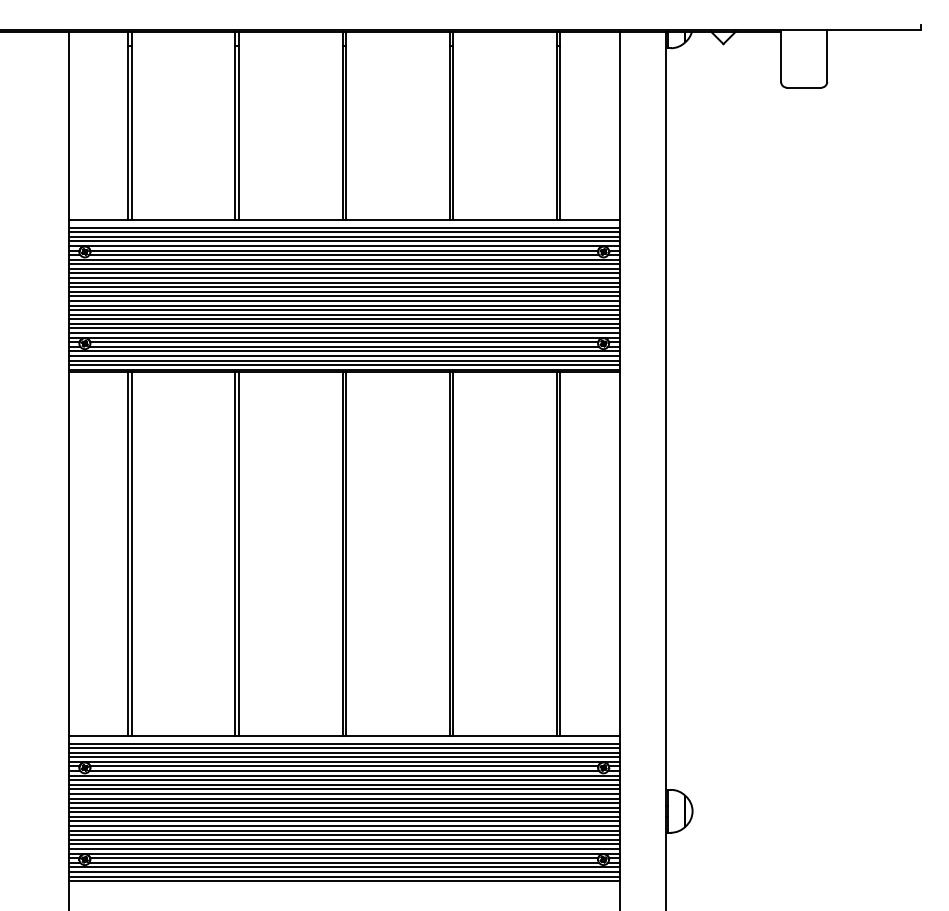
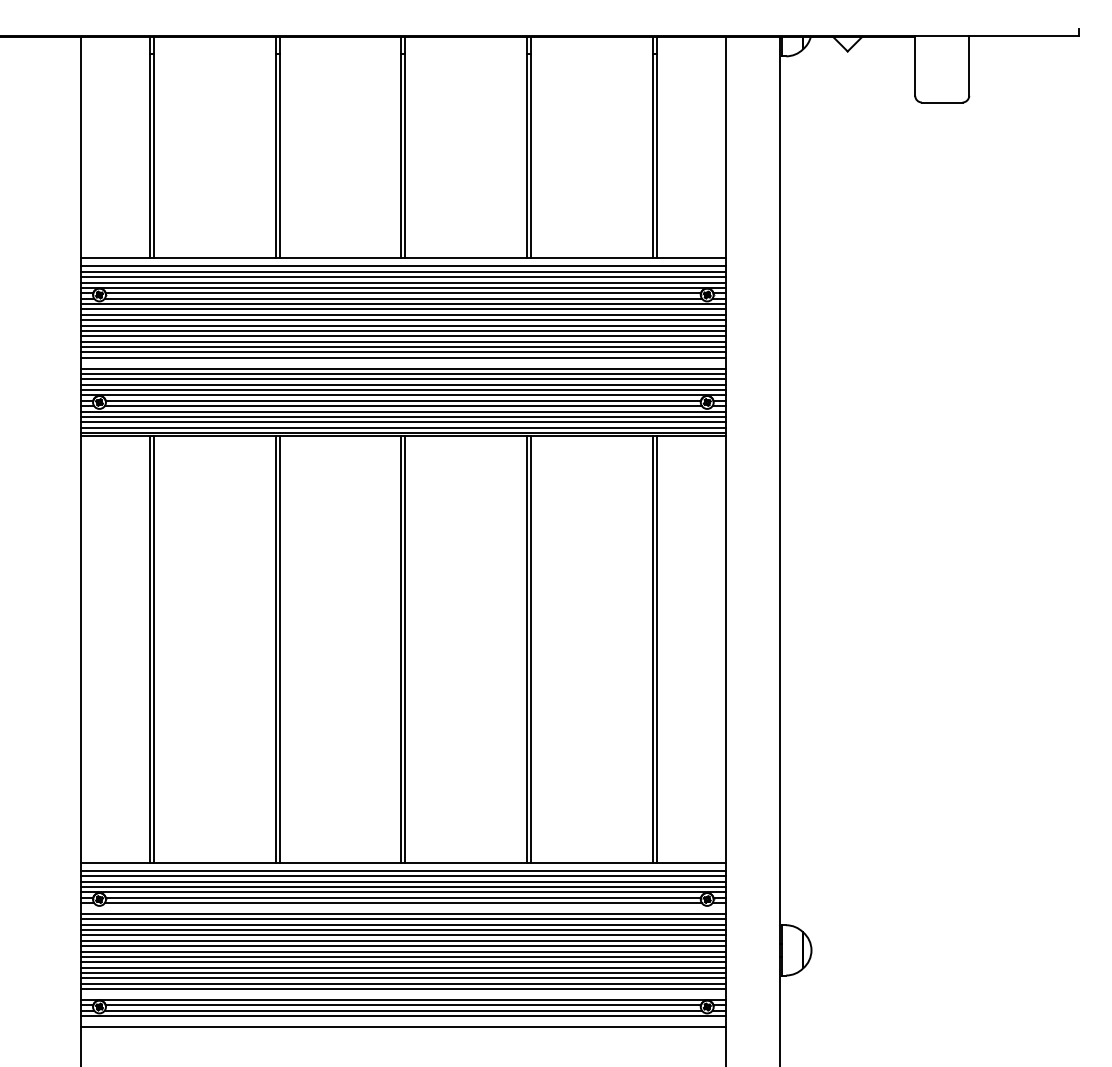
line: (344, 310) -> (403, 363), removed
line: (344, 775) -> (403, 908), removed
line: (344, 848) -> (403, 994), removed
line: (344, 872) -> (403, 1021), removed
line: (344, 881) -> (403, 1032), removed

